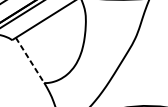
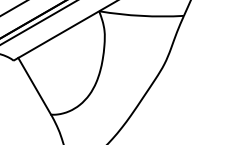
line: (29, 60) -> (34, 86), dashed -> solid

